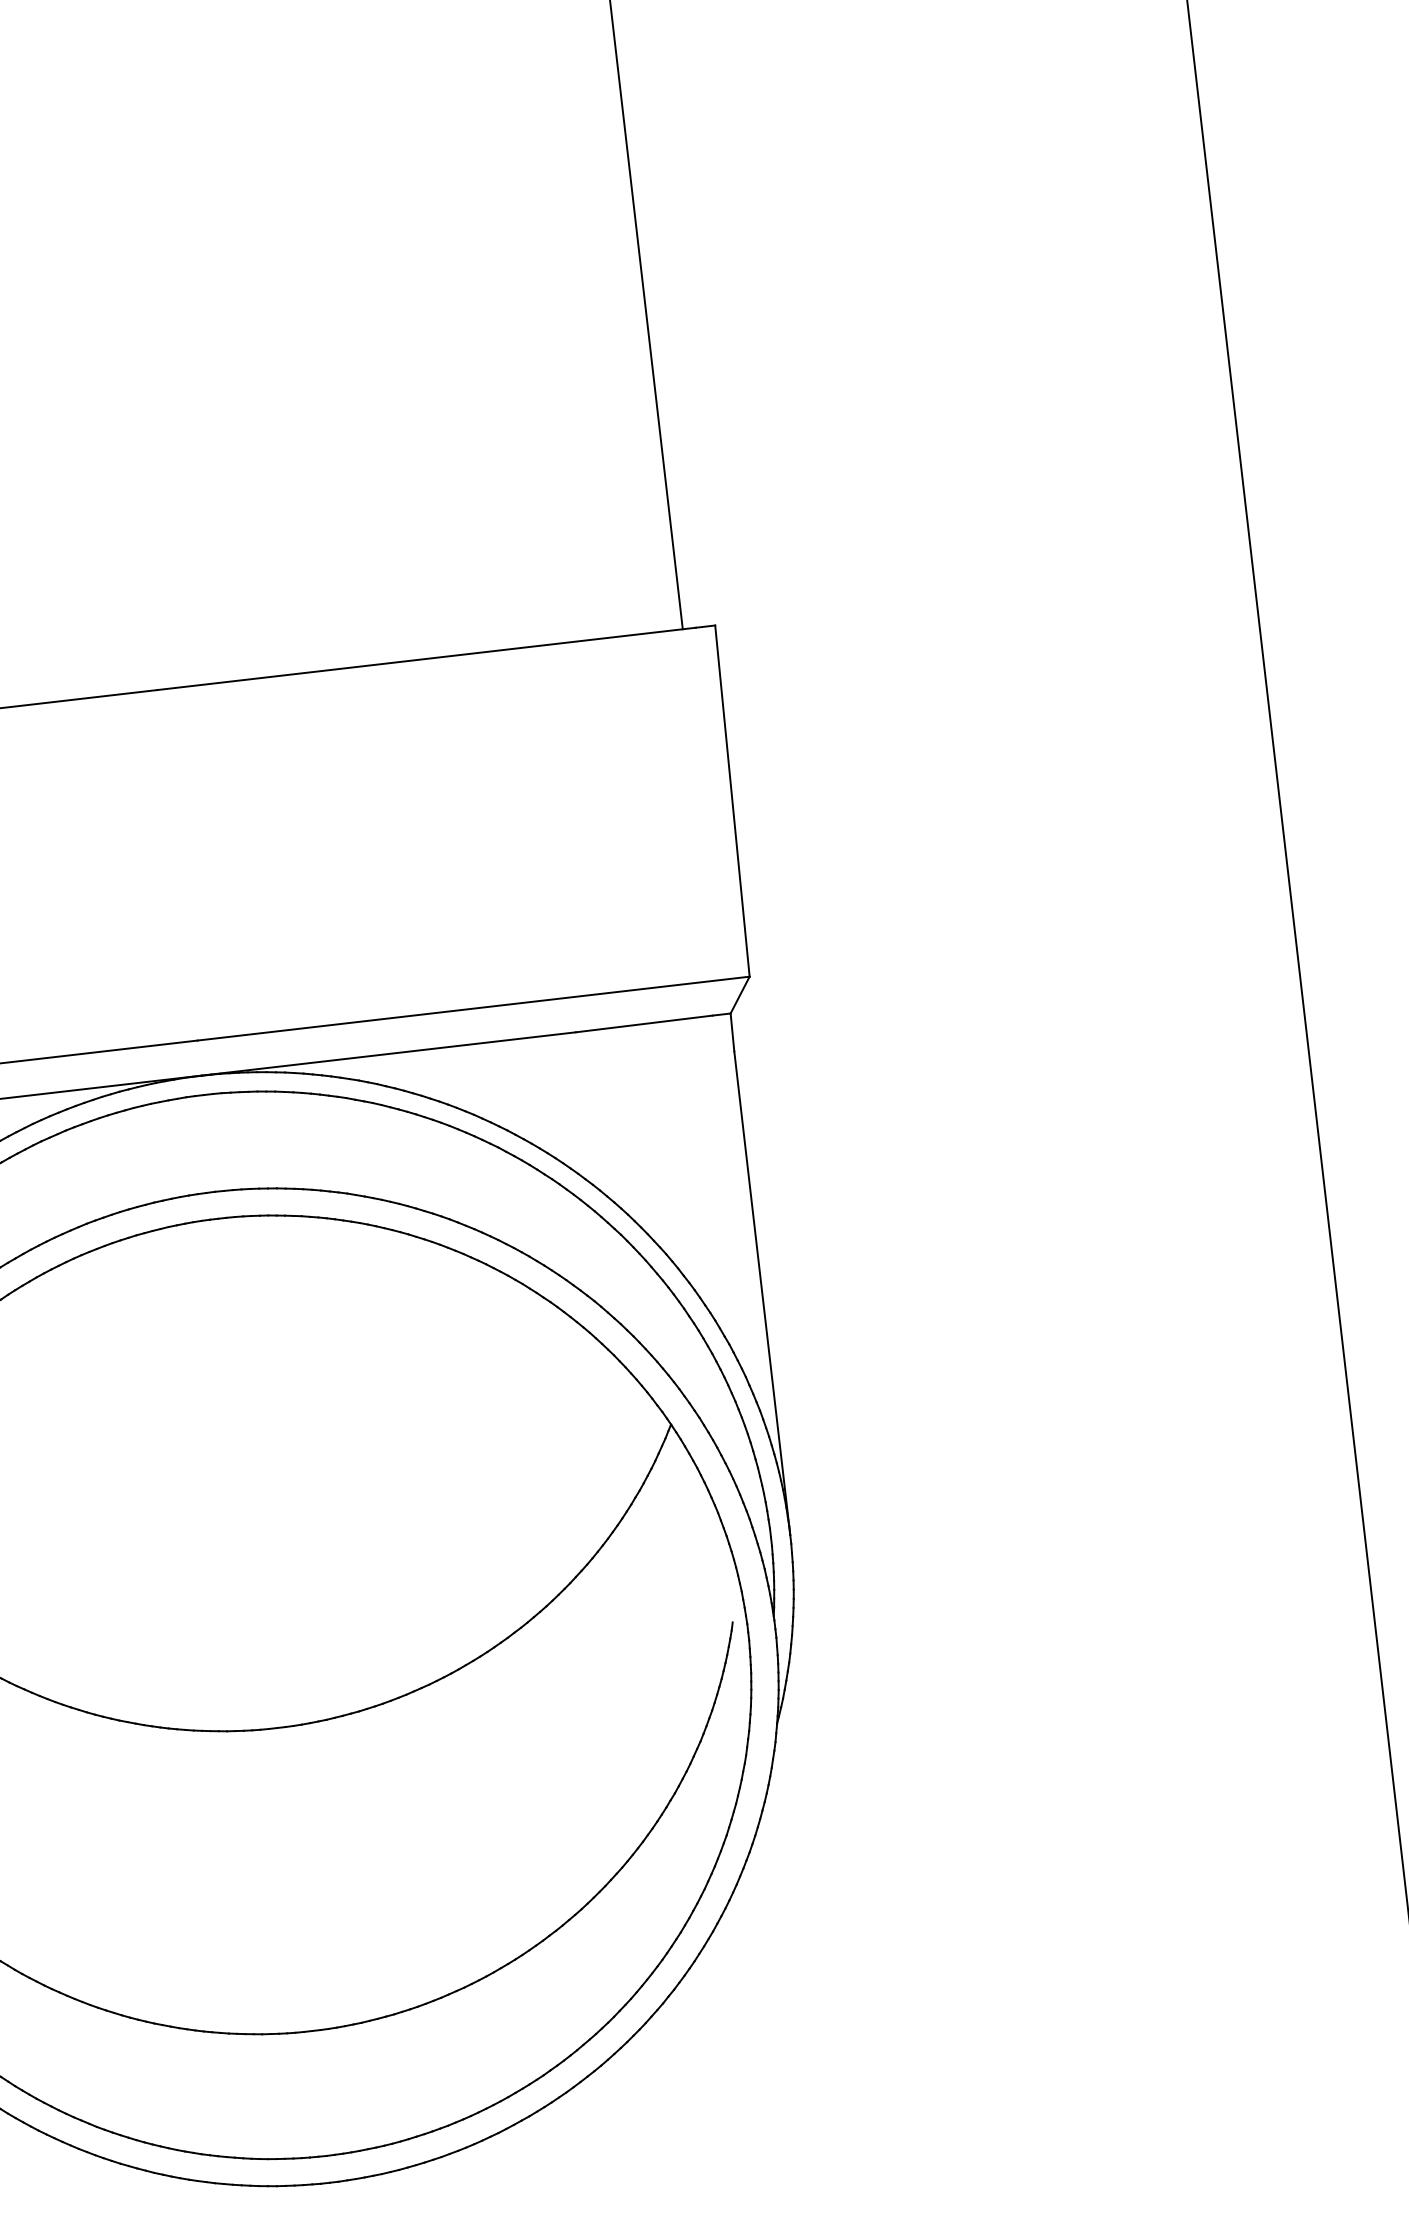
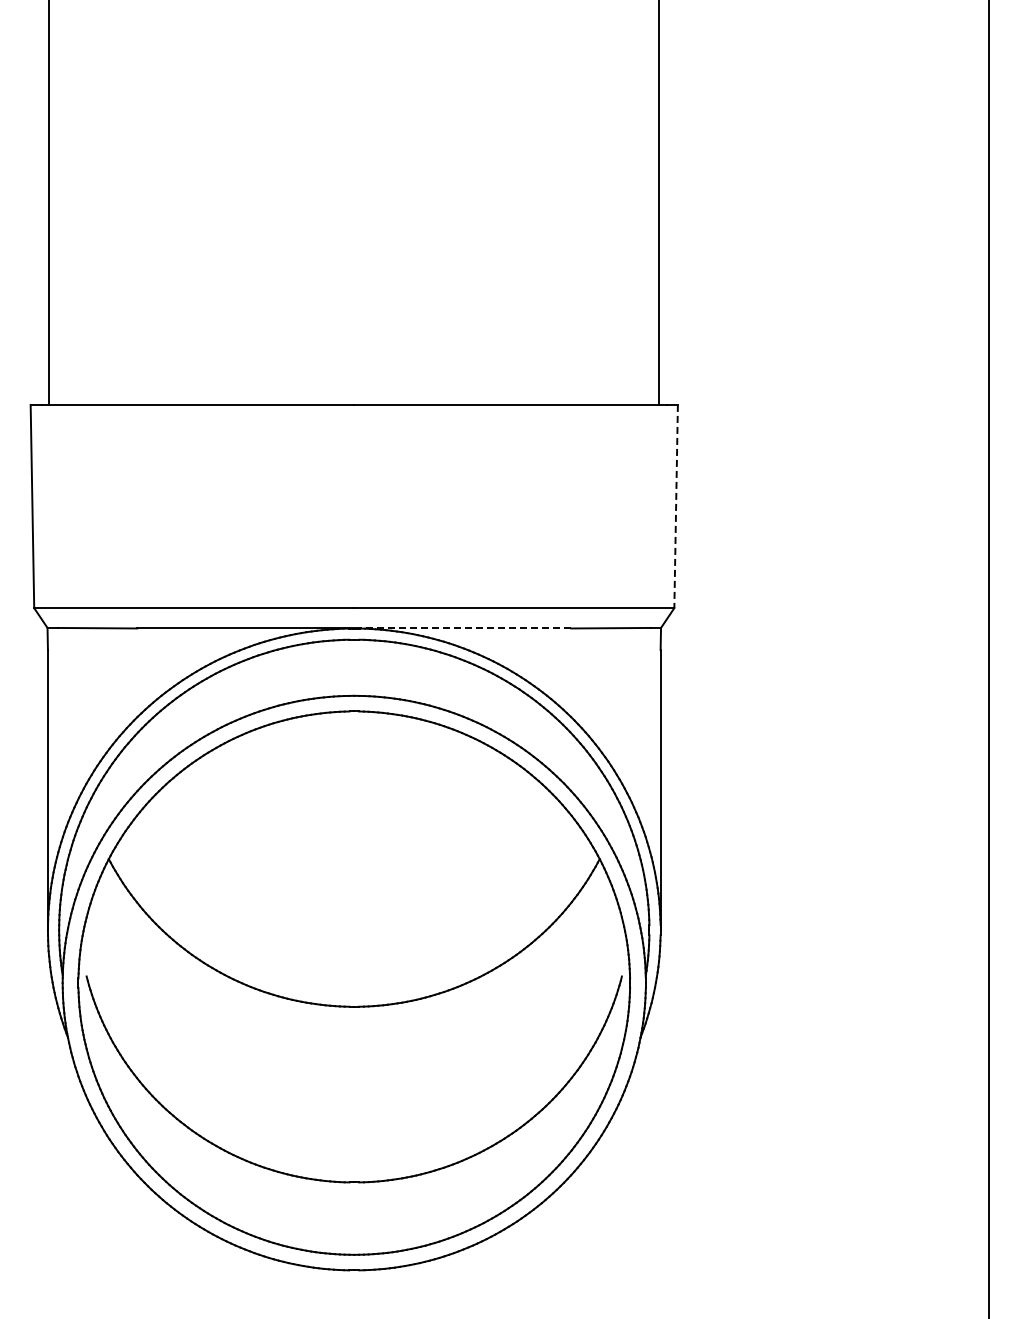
line: (733, 800) -> (676, 506), solid -> dashed
line: (388, 1054) -> (462, 628), solid -> dashed

